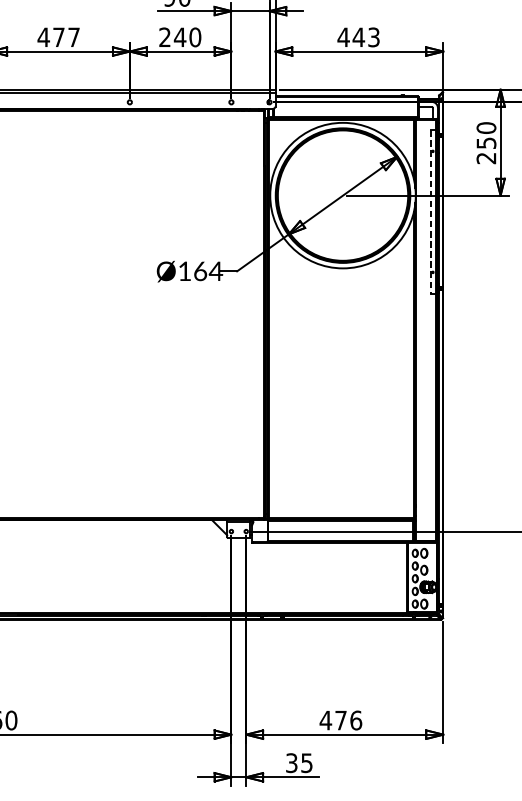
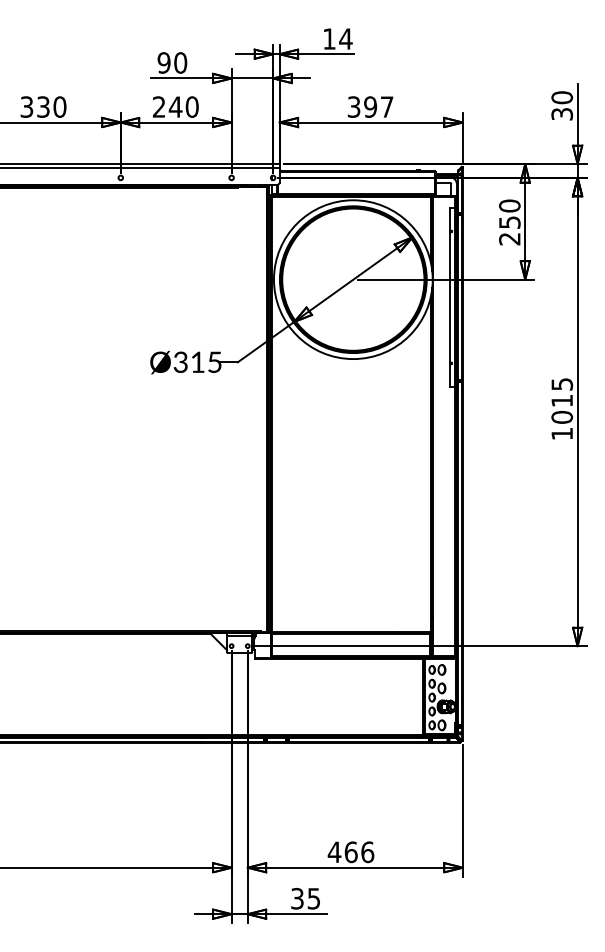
text: (58, 36) -> (43, 106), 477 -> 330
text: (358, 36) -> (370, 106), 443 -> 397
line: (431, 211) -> (449, 297), dashed -> solid
text: (200, 270) -> (197, 361), Ø164 -> Ø315
text: (340, 720) -> (350, 852), 476 -> 466

